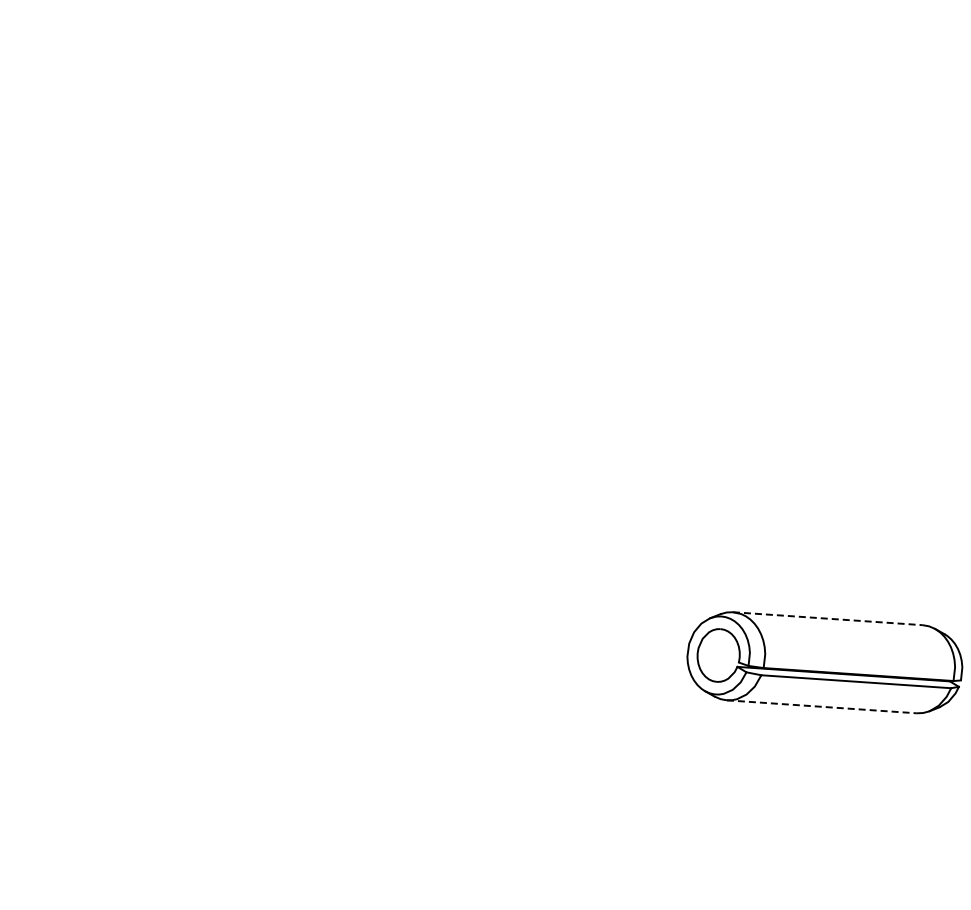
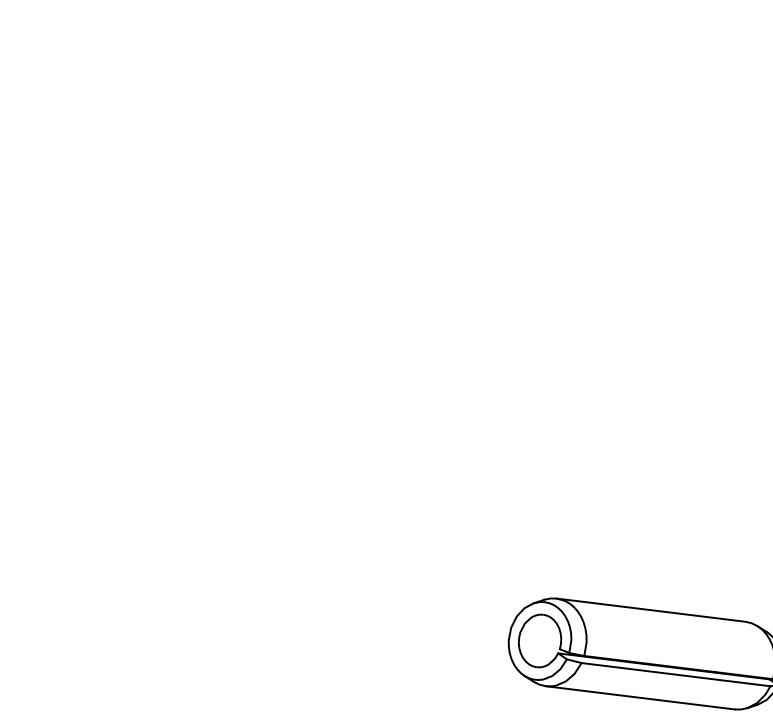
line: (828, 618) -> (651, 610), dashed -> solid
line: (822, 706) -> (640, 697), dashed -> solid

